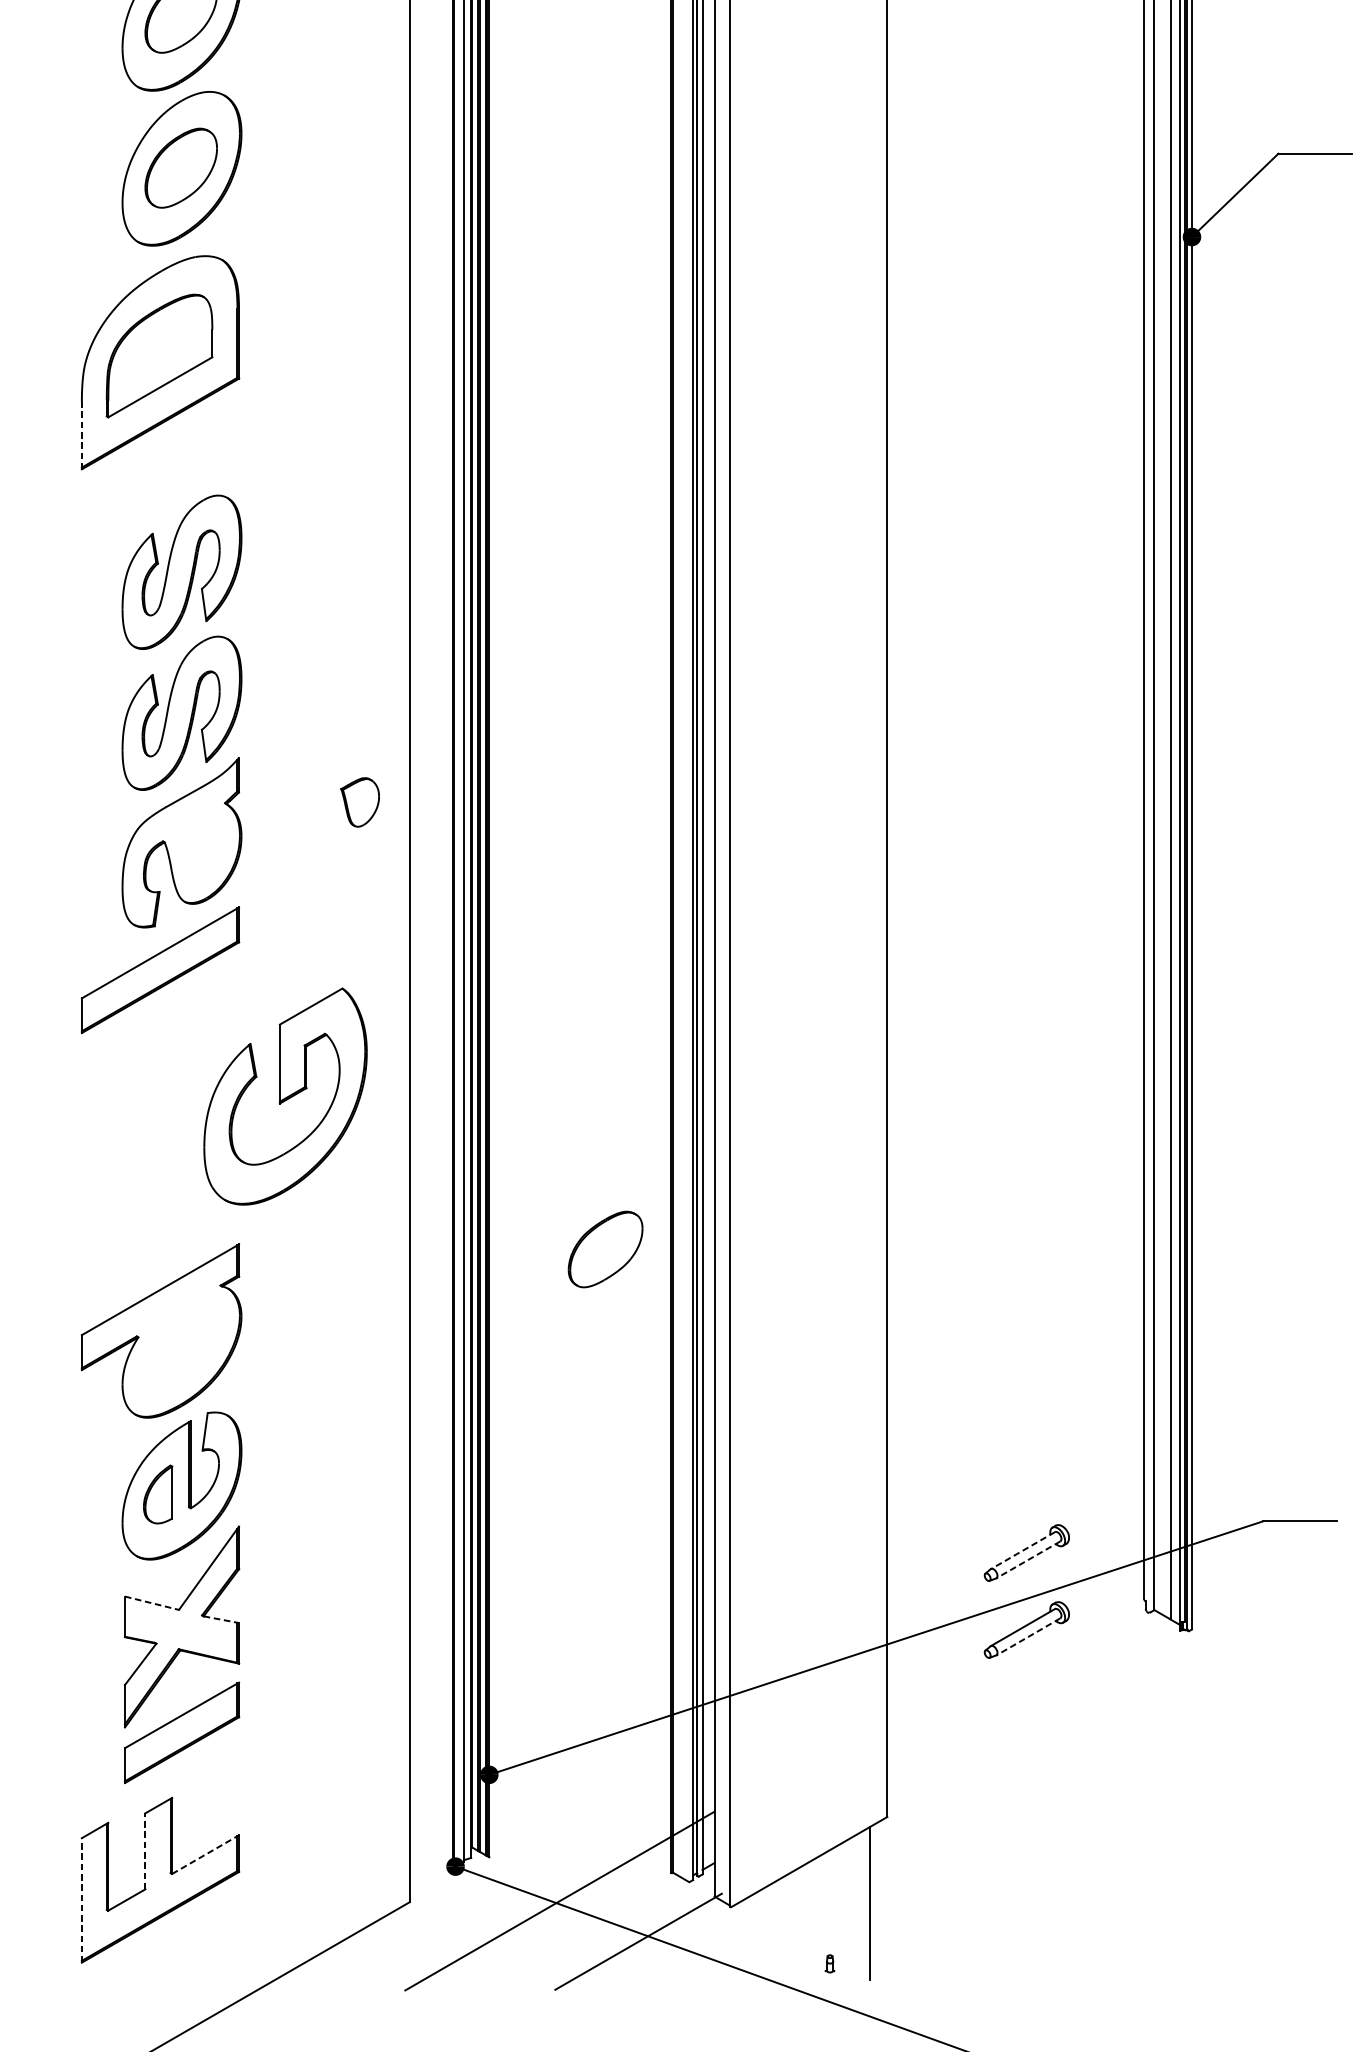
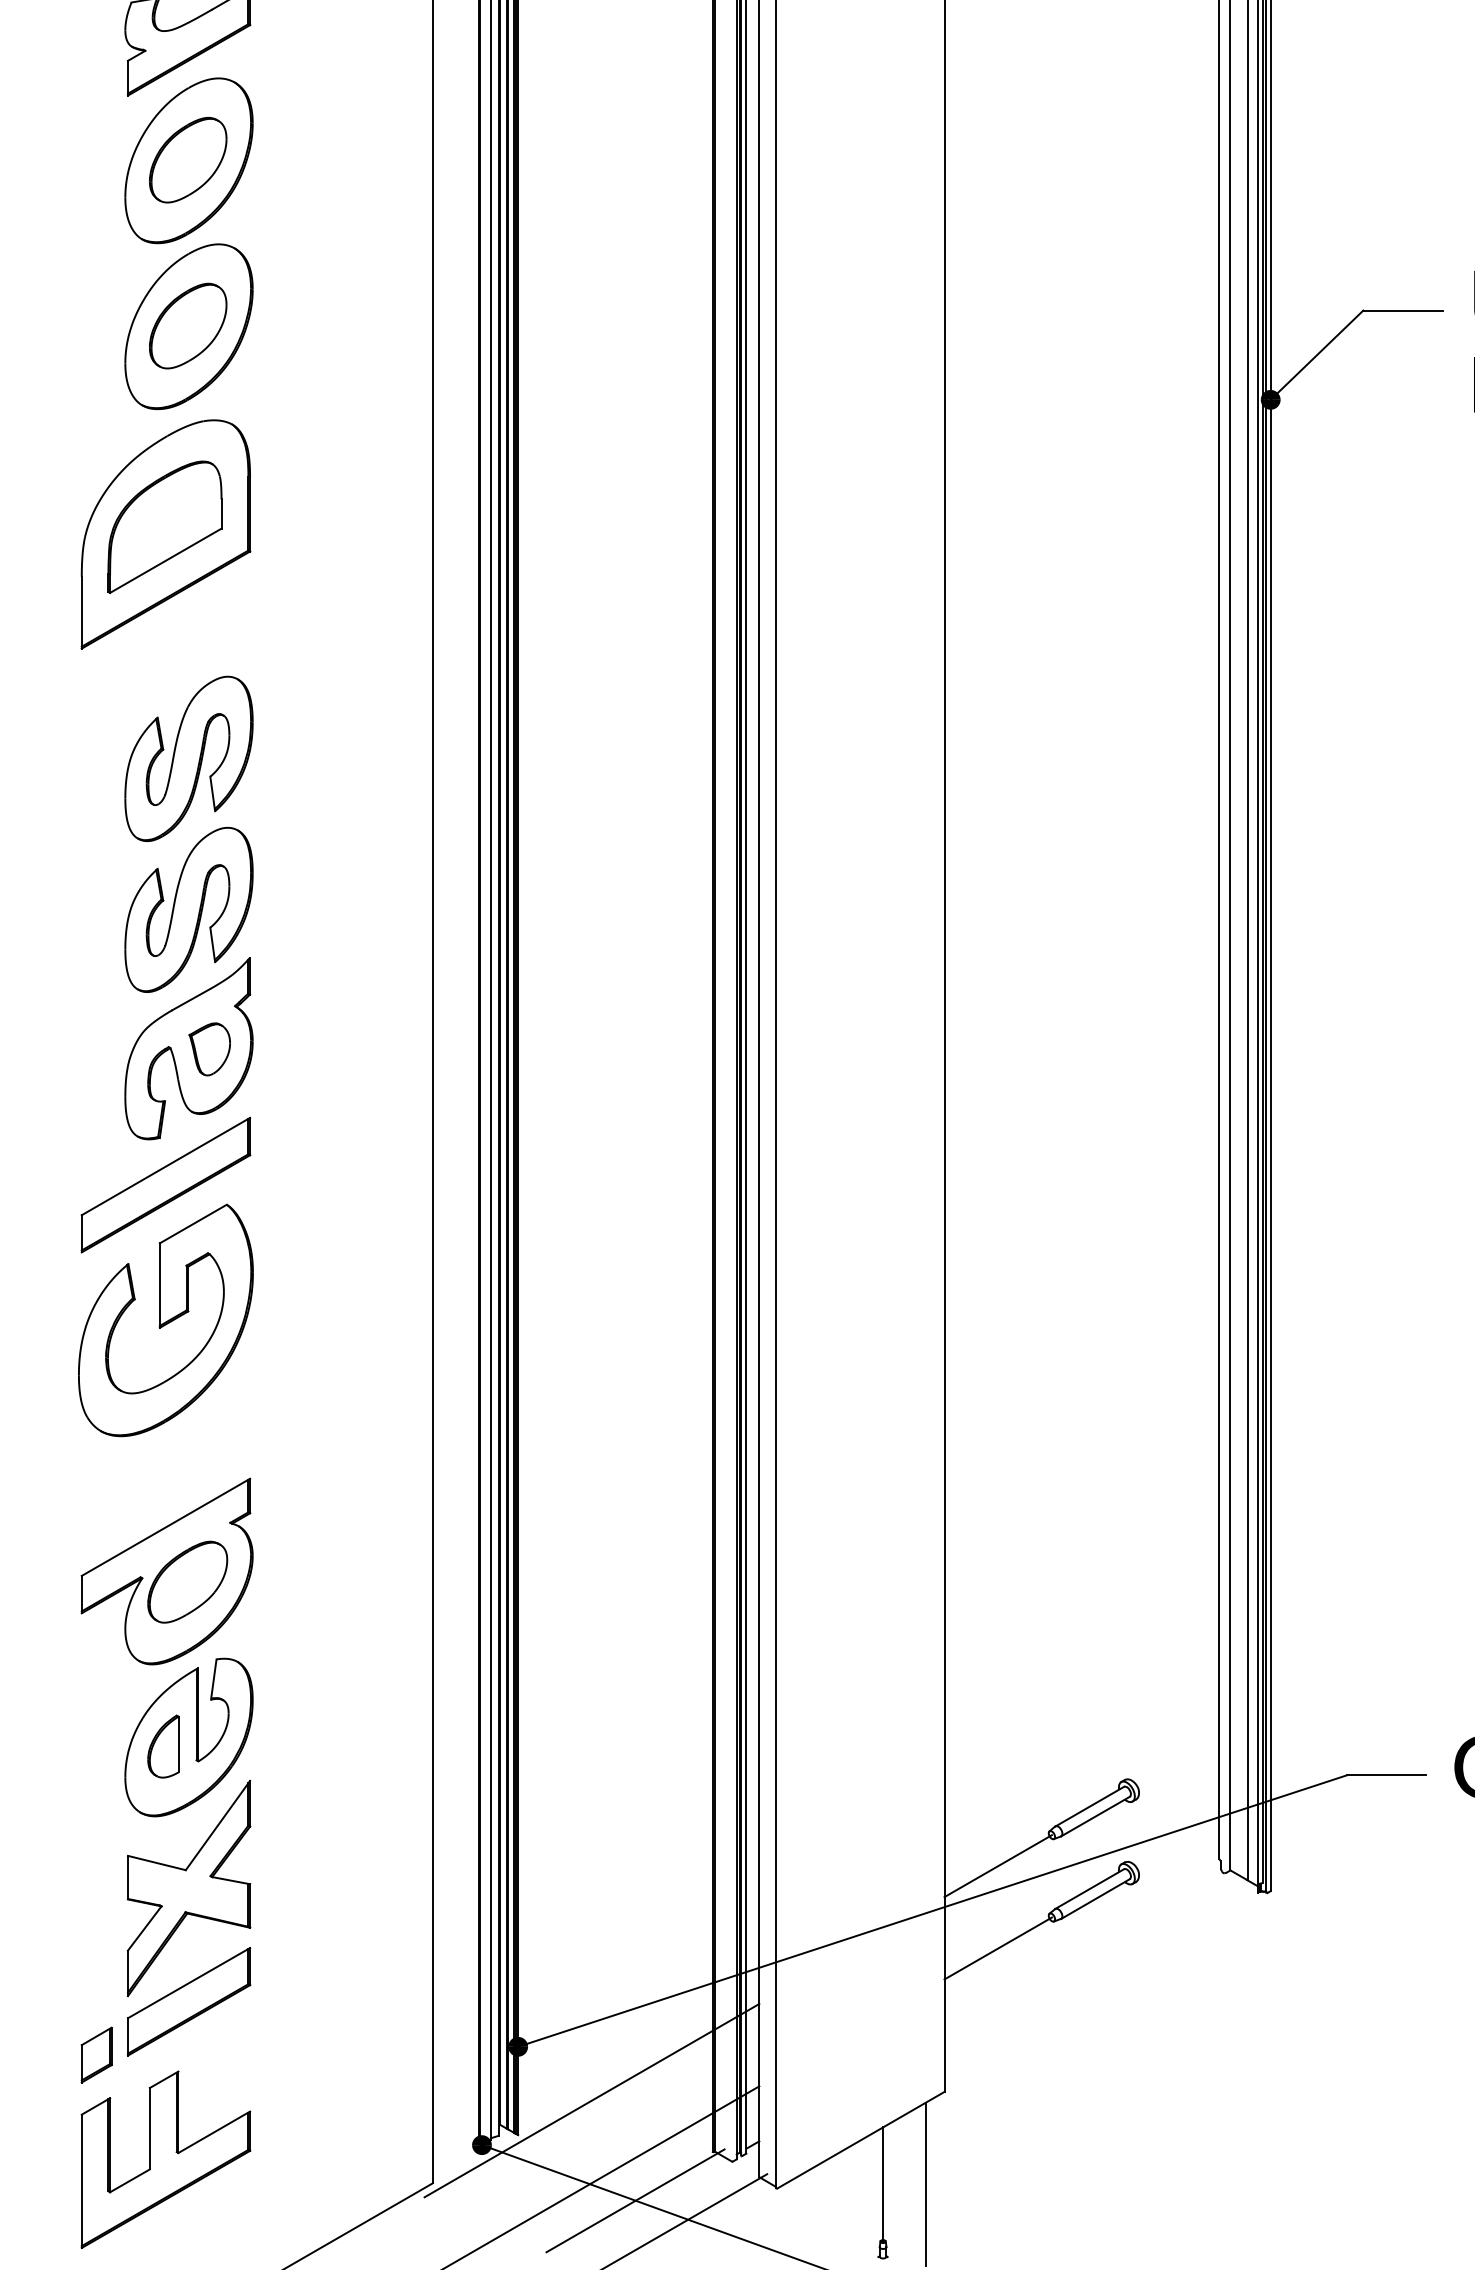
line: (81, 435) -> (81, 612), dashed -> solid
part: (359, 802) -> (209, 1049), moved
part: (285, 1096) -> (165, 1320), moved
part: (605, 1248) -> (187, 1581), moved
line: (1022, 1550) -> (1089, 1806), dashed -> solid
line: (1028, 1559) -> (1095, 1816), dashed -> solid
line: (151, 1603) -> (156, 1863), dashed -> solid
line: (936, 1606) -> (997, 1866), added
line: (221, 1619) -> (231, 1880), dashed -> solid
line: (1028, 1637) -> (1095, 1899), dashed -> solid
line: (936, 1683) -> (997, 1948), added
part: (95, 1782) -> (96, 2054), added
line: (557, 1824) -> (591, 2100), added
line: (145, 1851) -> (149, 2128), dashed -> solid
line: (205, 1854) -> (214, 2132), dashed -> solid
line: (81, 1900) -> (81, 2181), dashed -> solid
line: (830, 1903) -> (883, 2184), added
line: (598, 1918) -> (635, 2200), added

